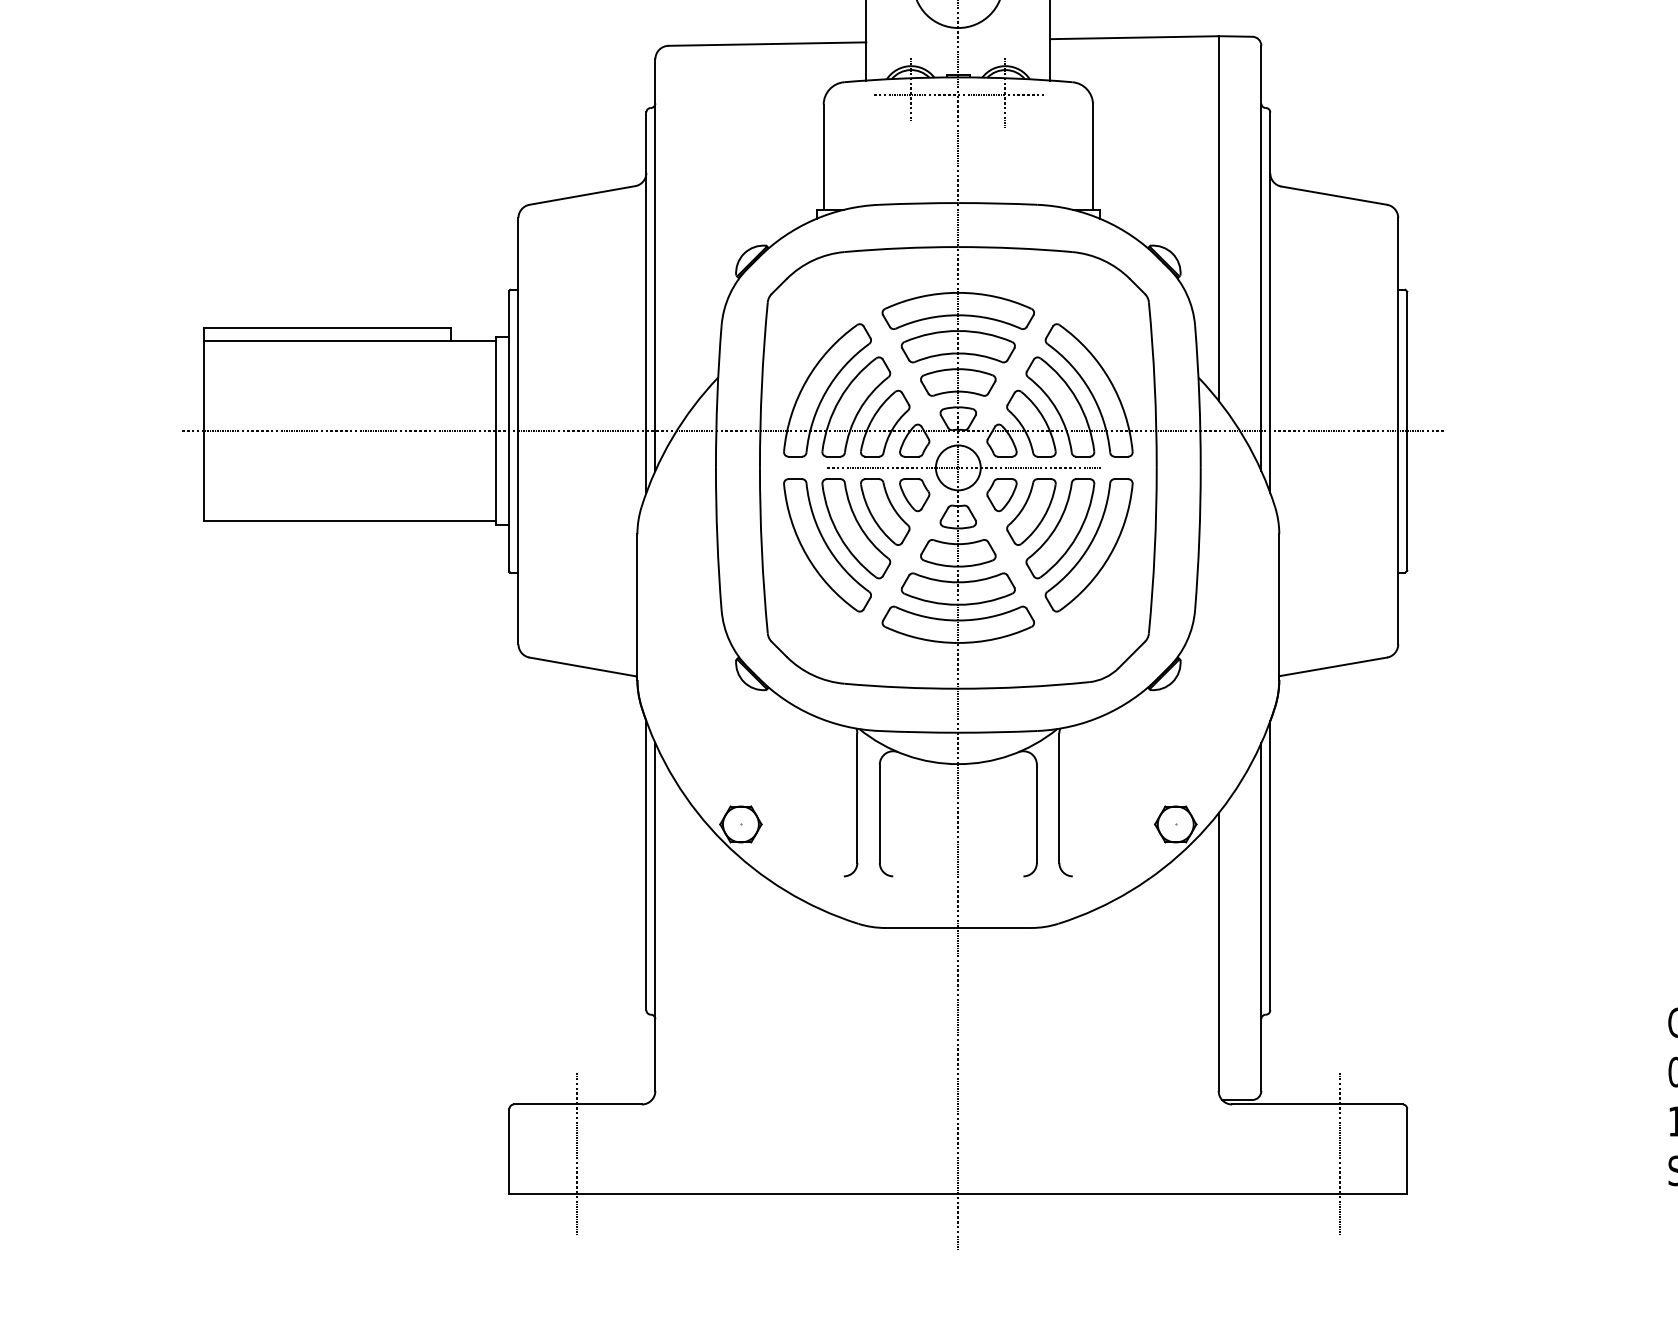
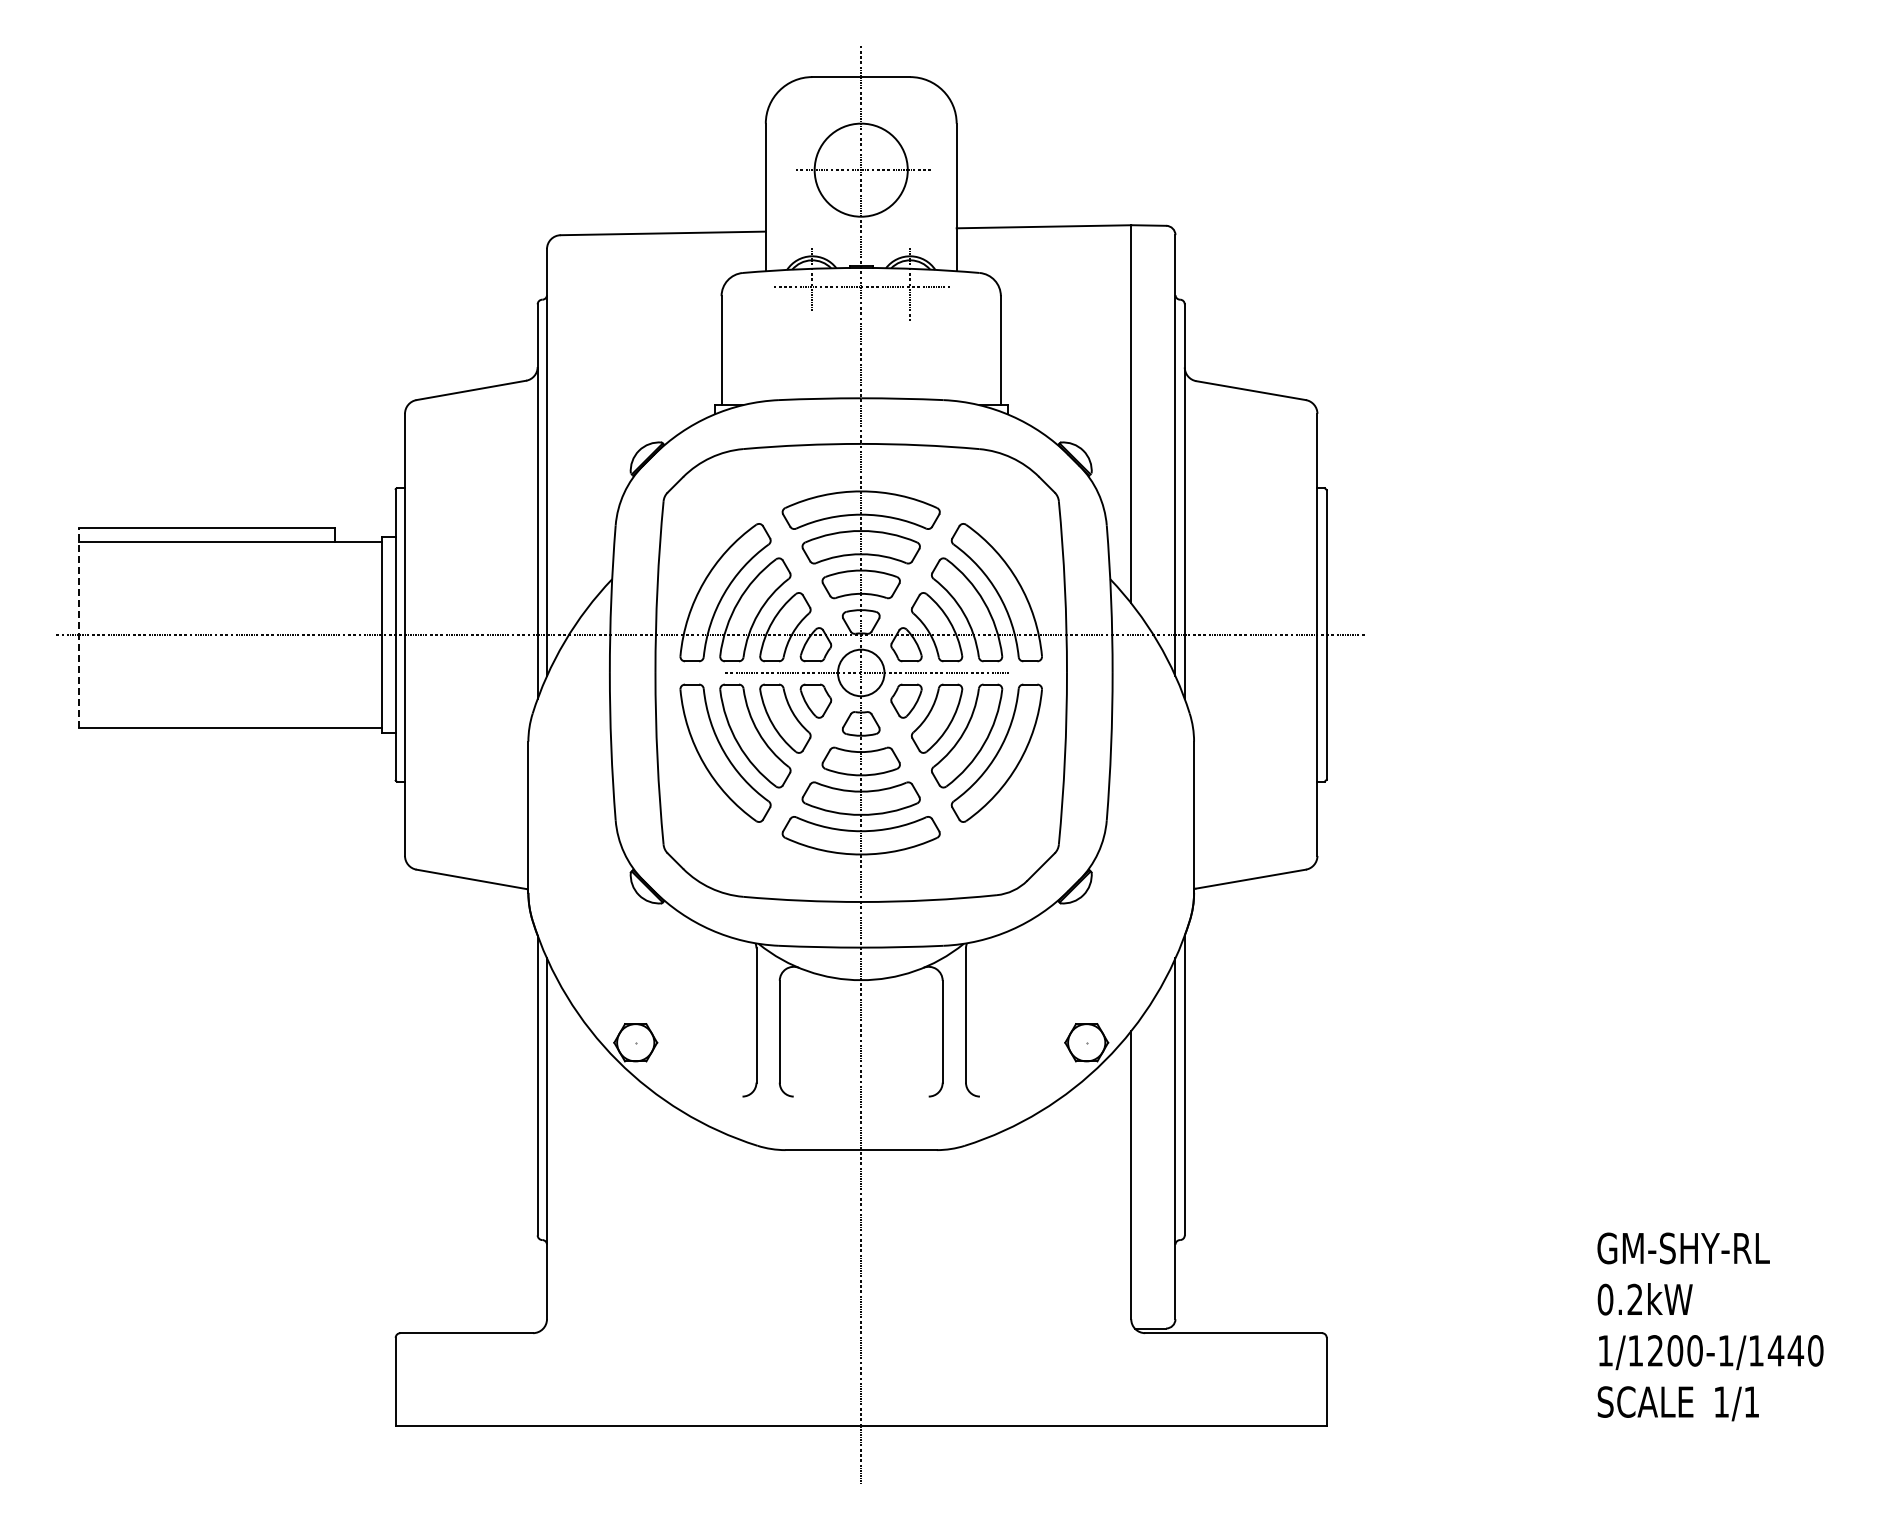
line: (204, 424) -> (79, 627), solid -> dashed
line: (576, 1153) -> (465, 1384), removed
line: (1339, 1153) -> (1256, 1384), removed

